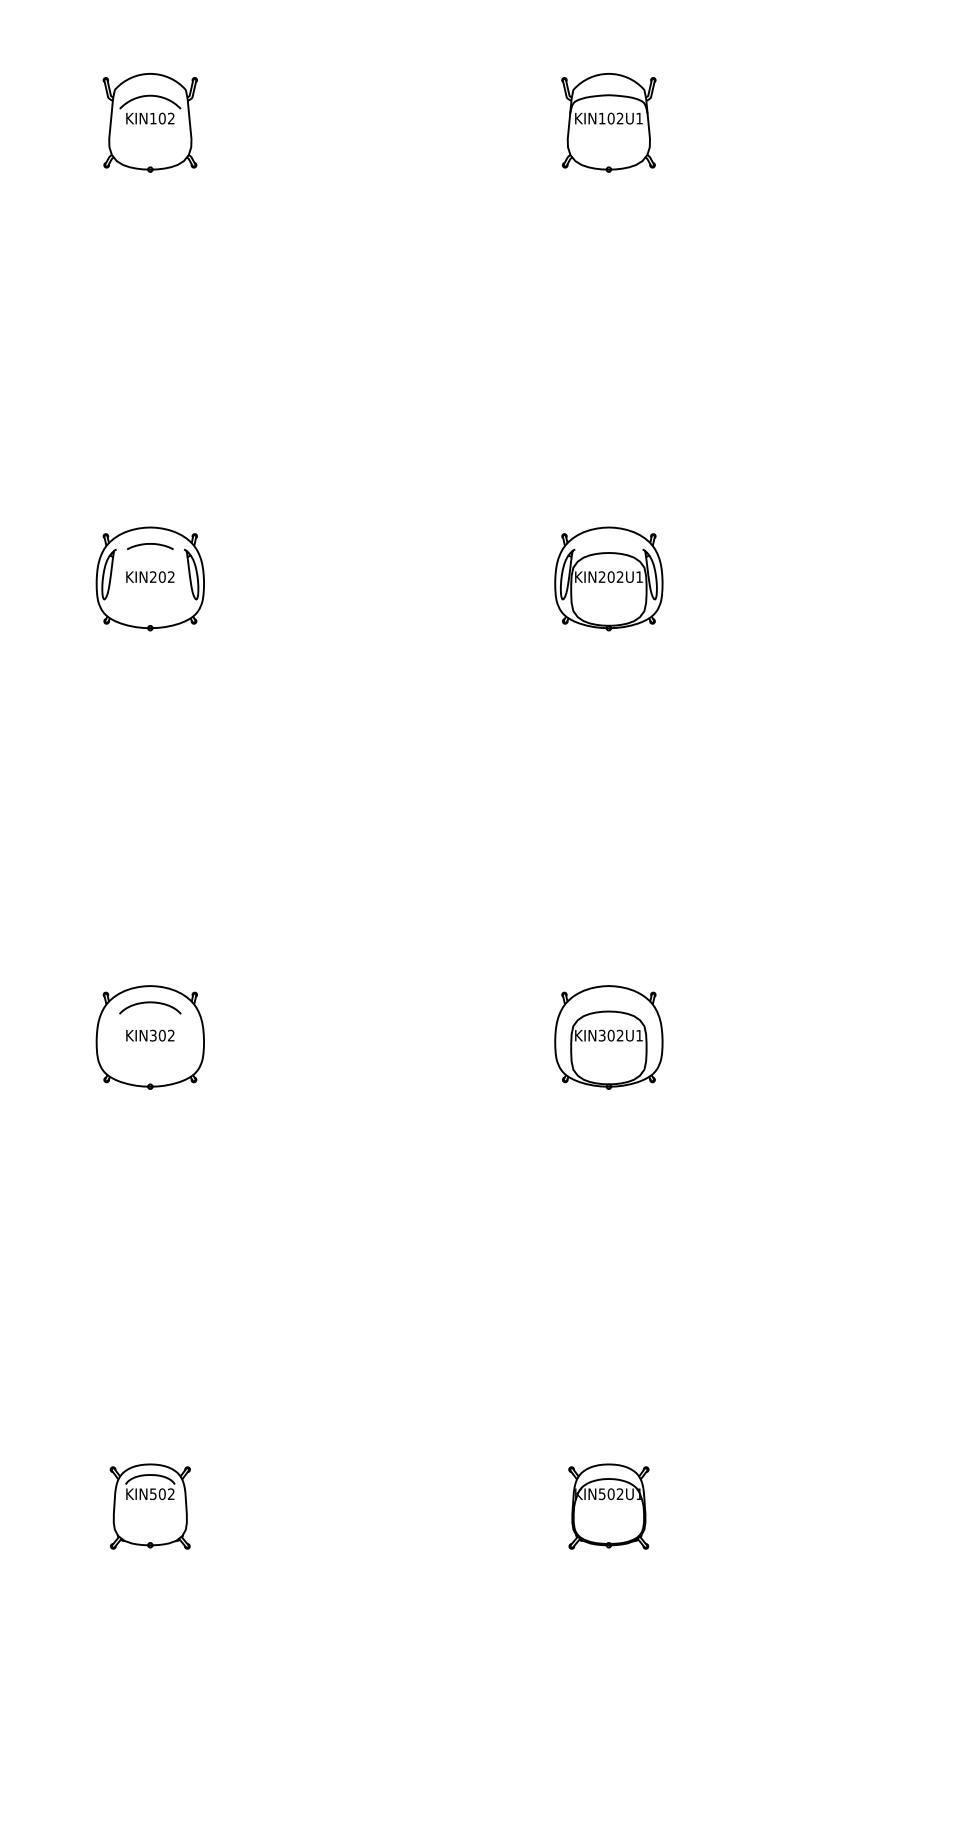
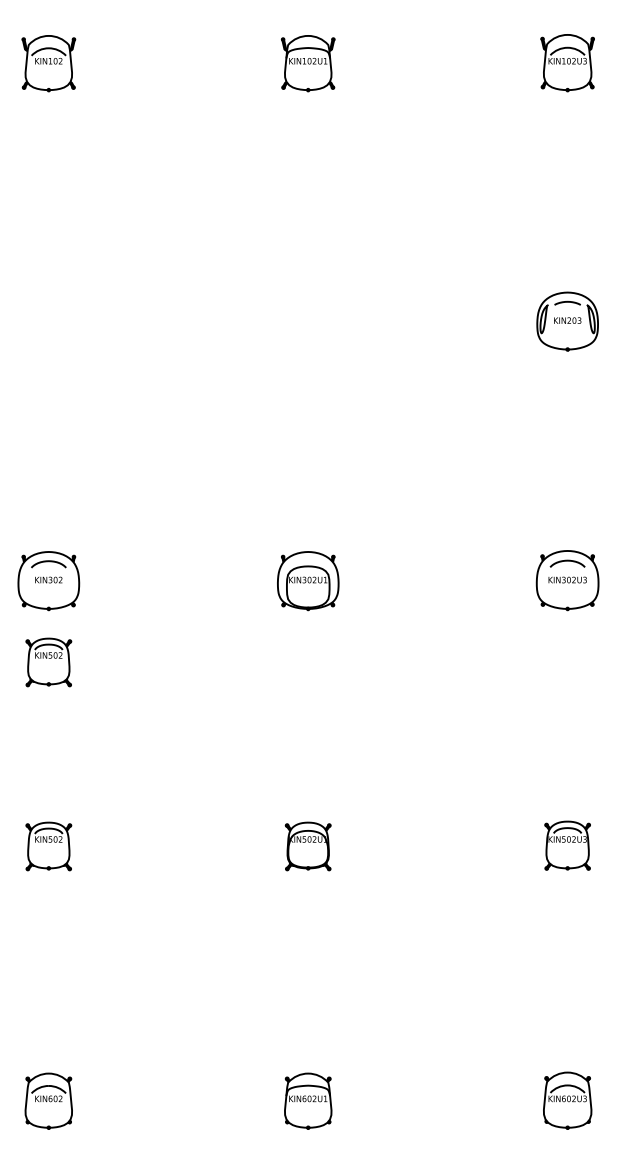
part: (149, 578) -> (48, 321), removed
part: (609, 578) -> (308, 321), removed
part: (149, 1181) -> (48, 662), added

